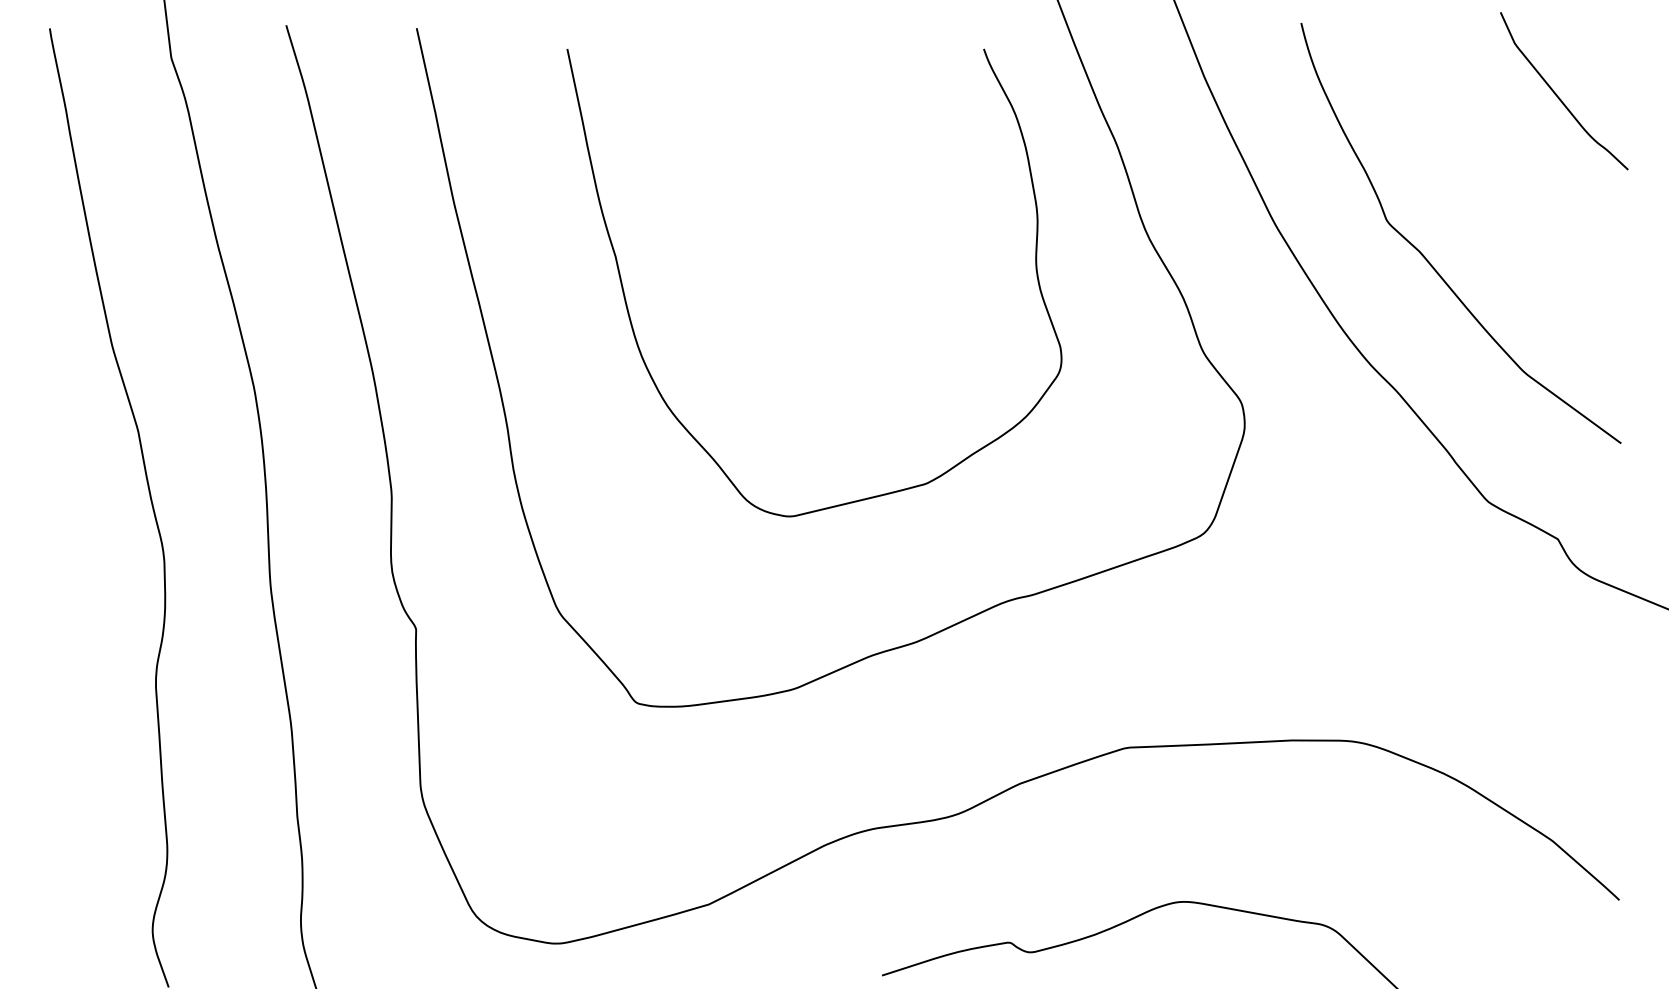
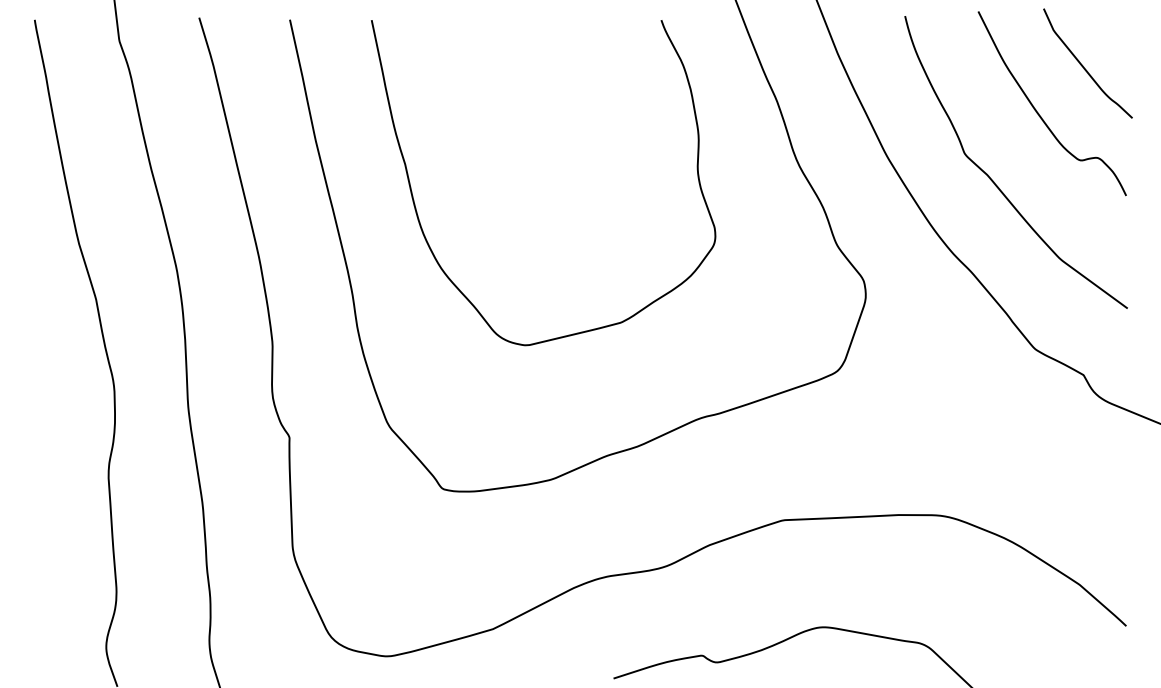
curve: (1494, 163) -> (1039, 113), added
curve: (636, 334) -> (419, 218), moved

